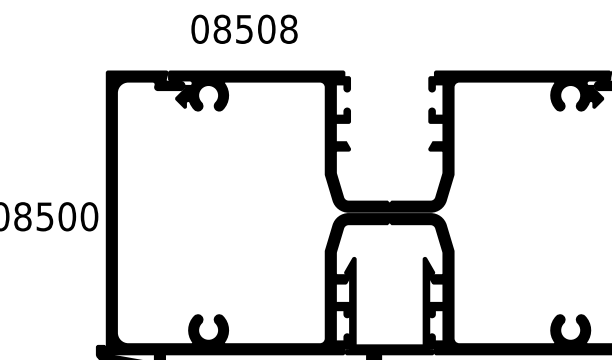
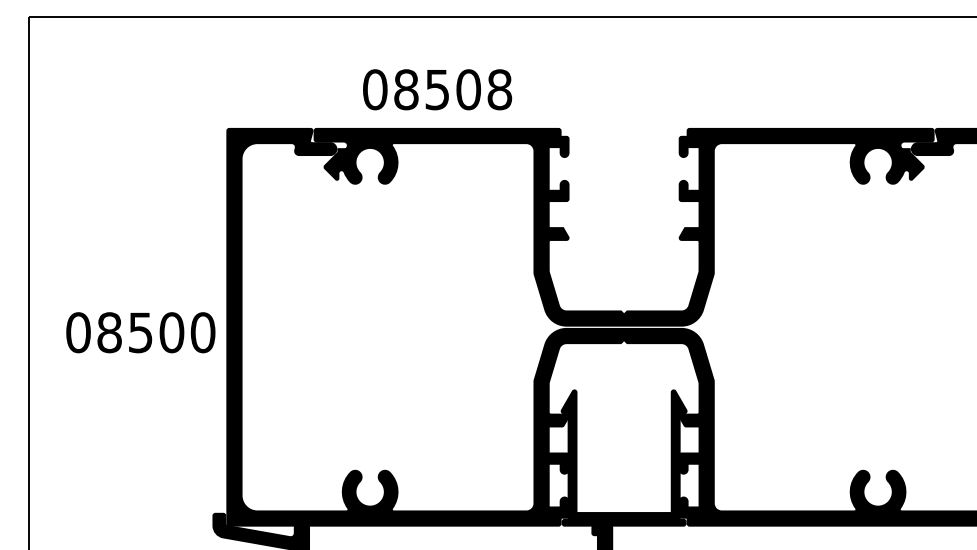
text: (244, 29) -> (437, 89), moved

